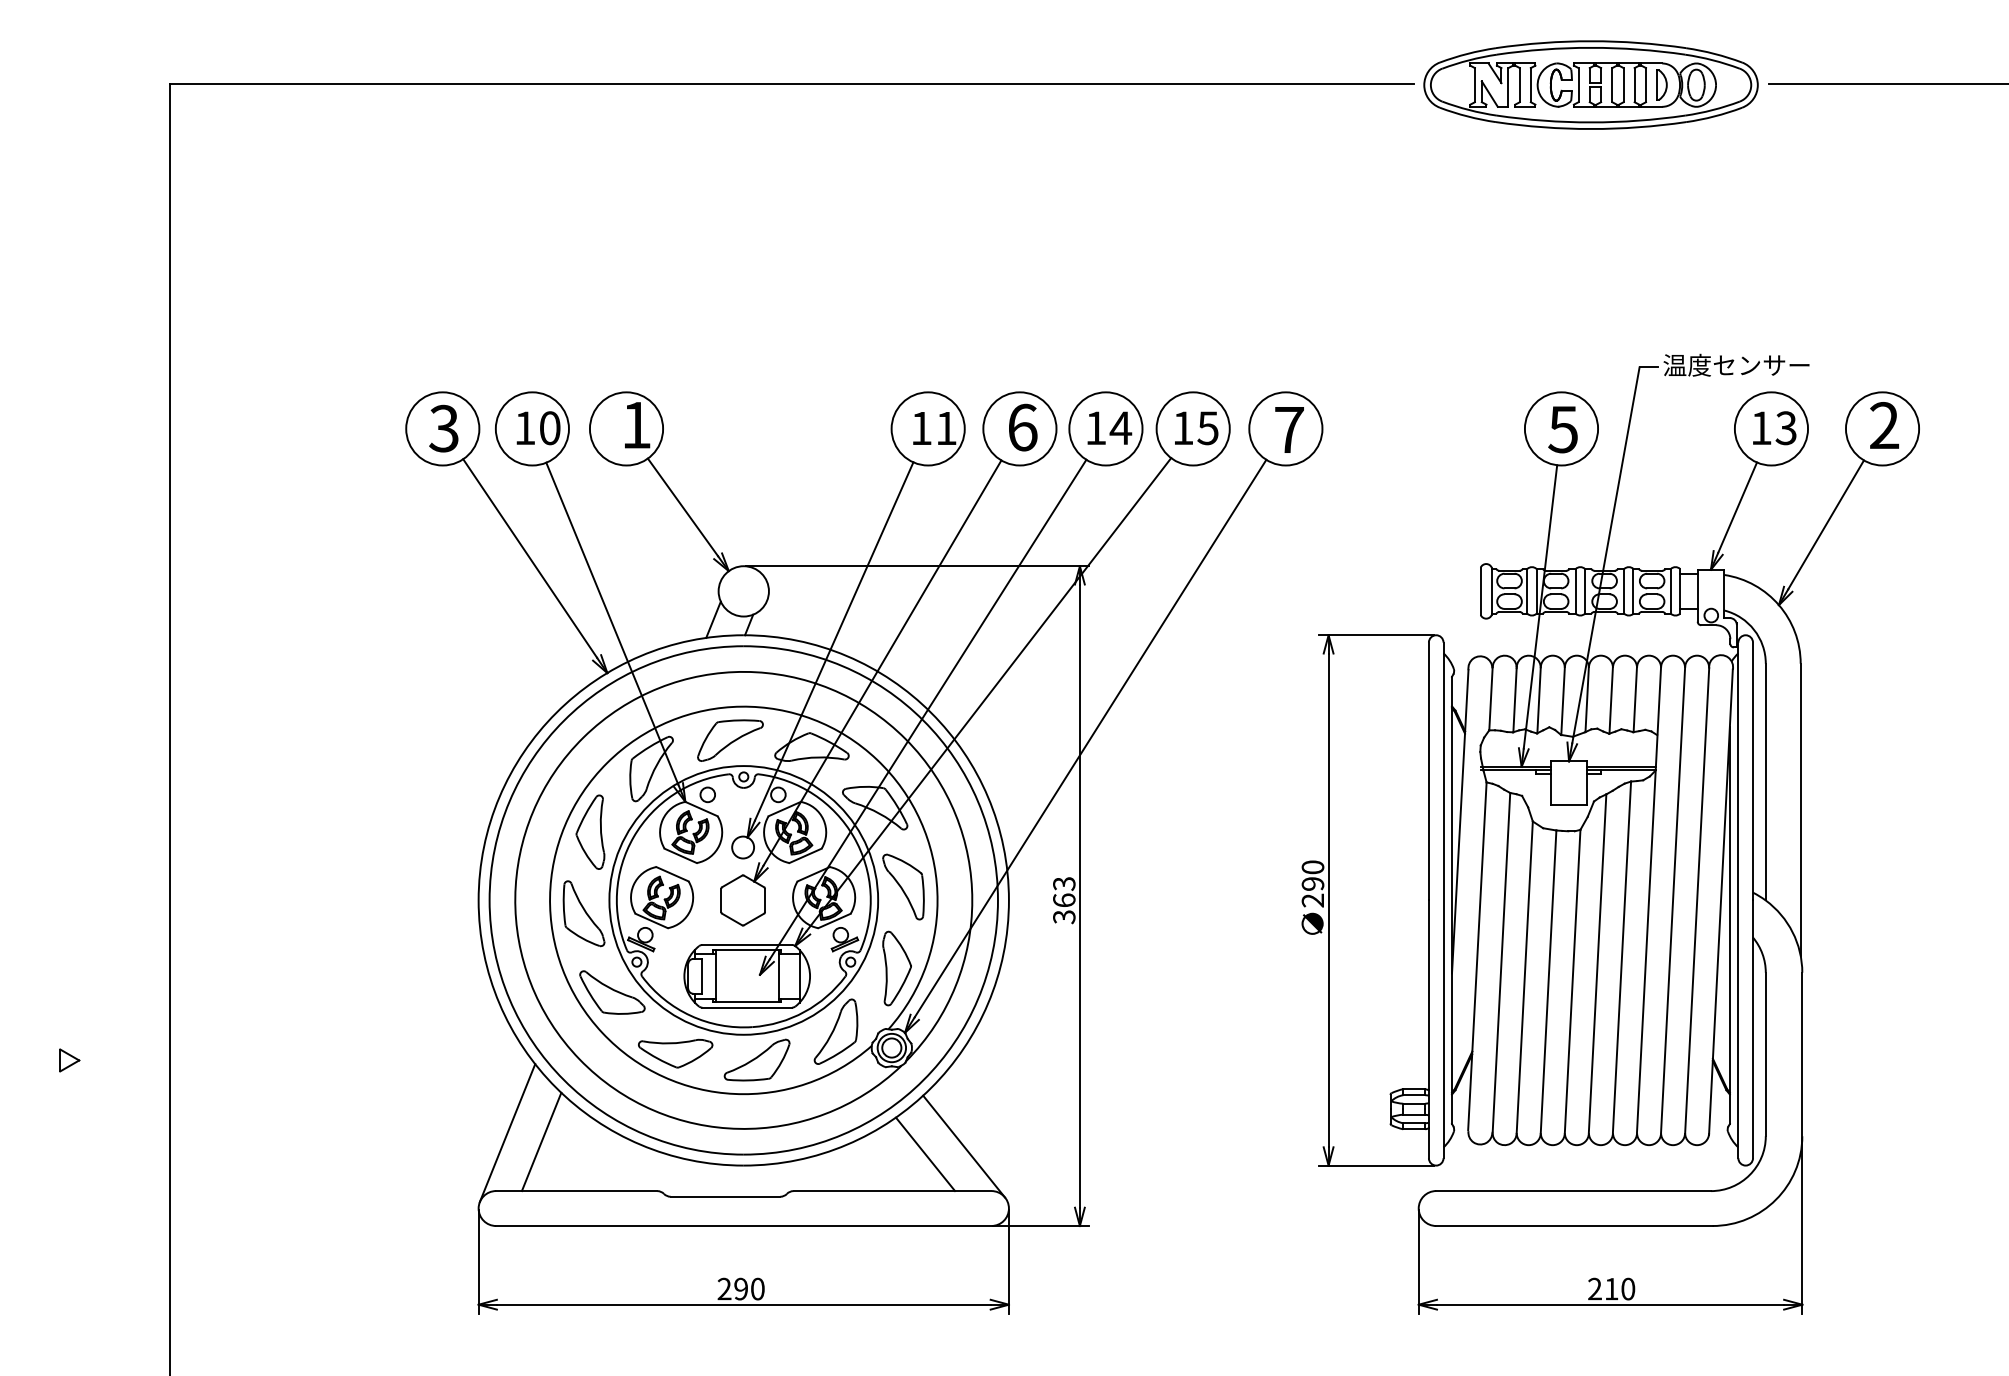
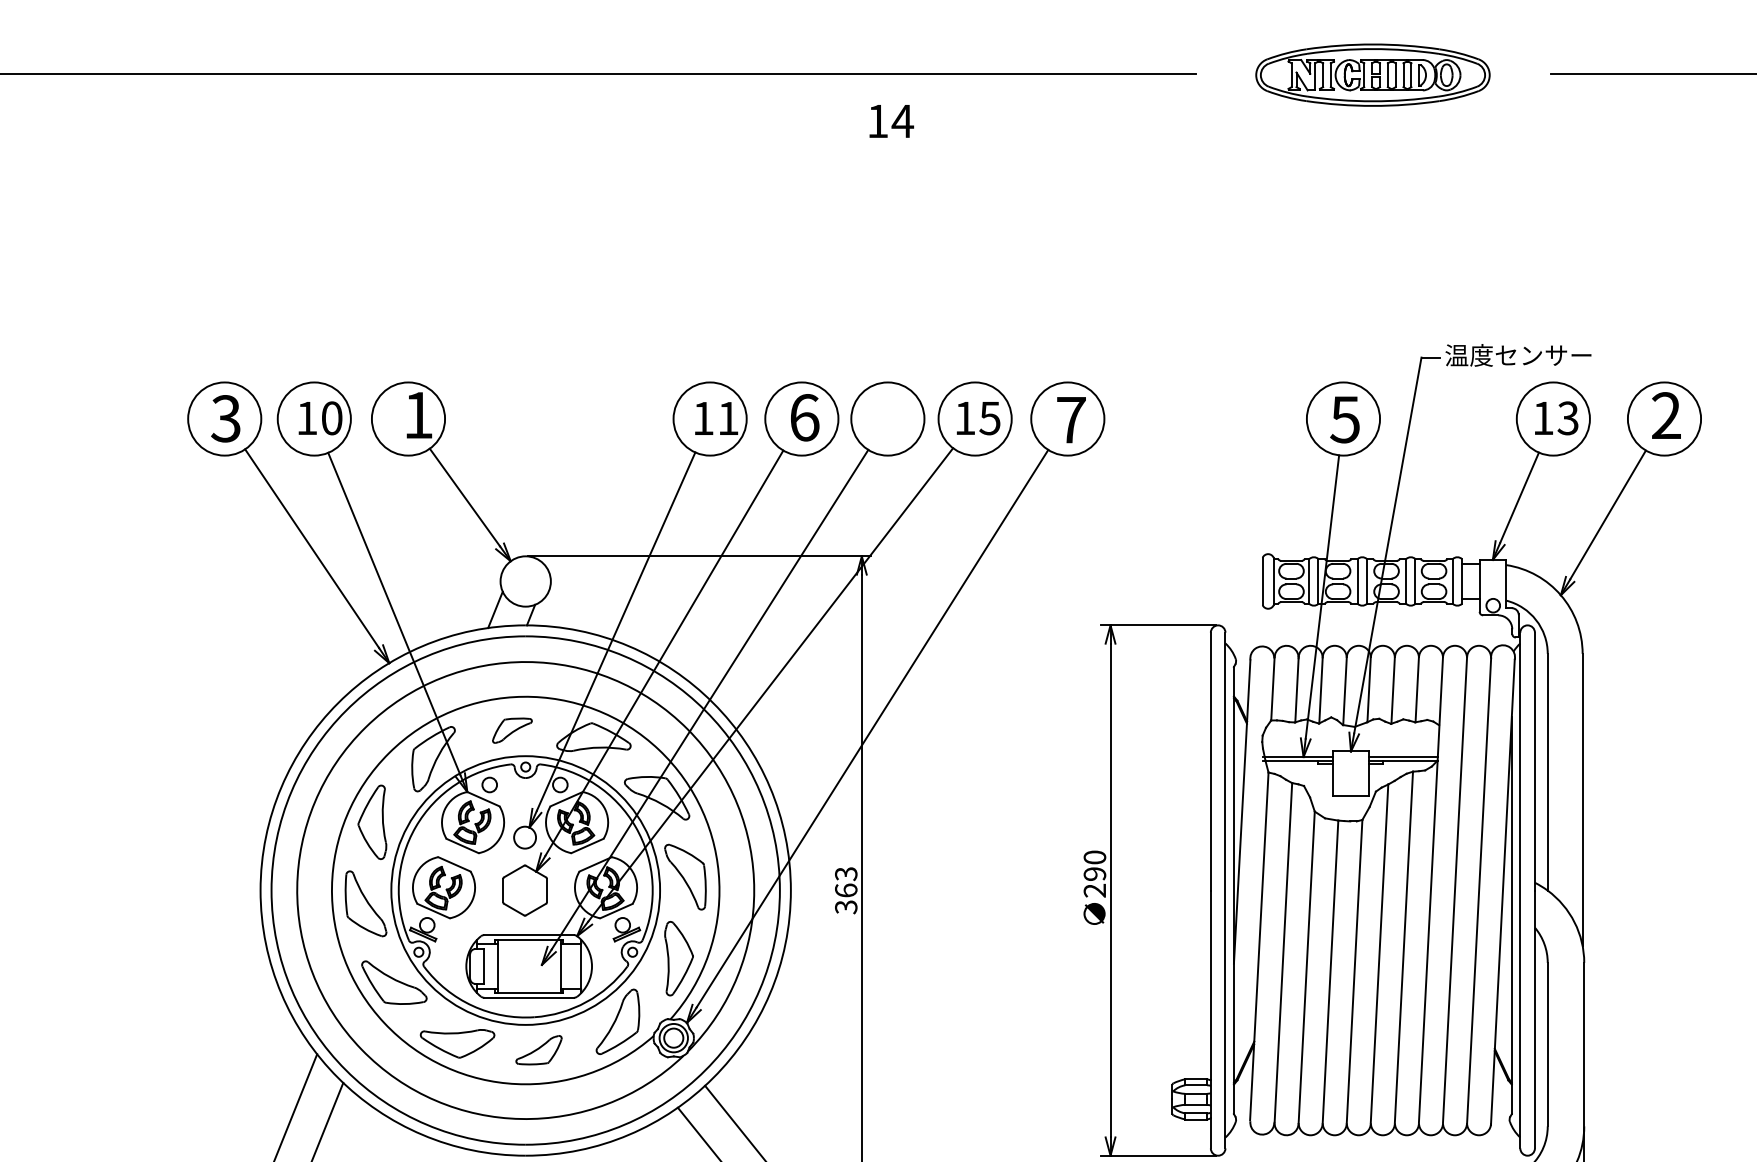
part: (1590, 84) -> (1372, 74), size x0.7
text: (1109, 427) -> (891, 120), moved
part: (730, 740) -> (512, 730), size x0.6
part: (756, 1059) -> (538, 1049), size x0.7

